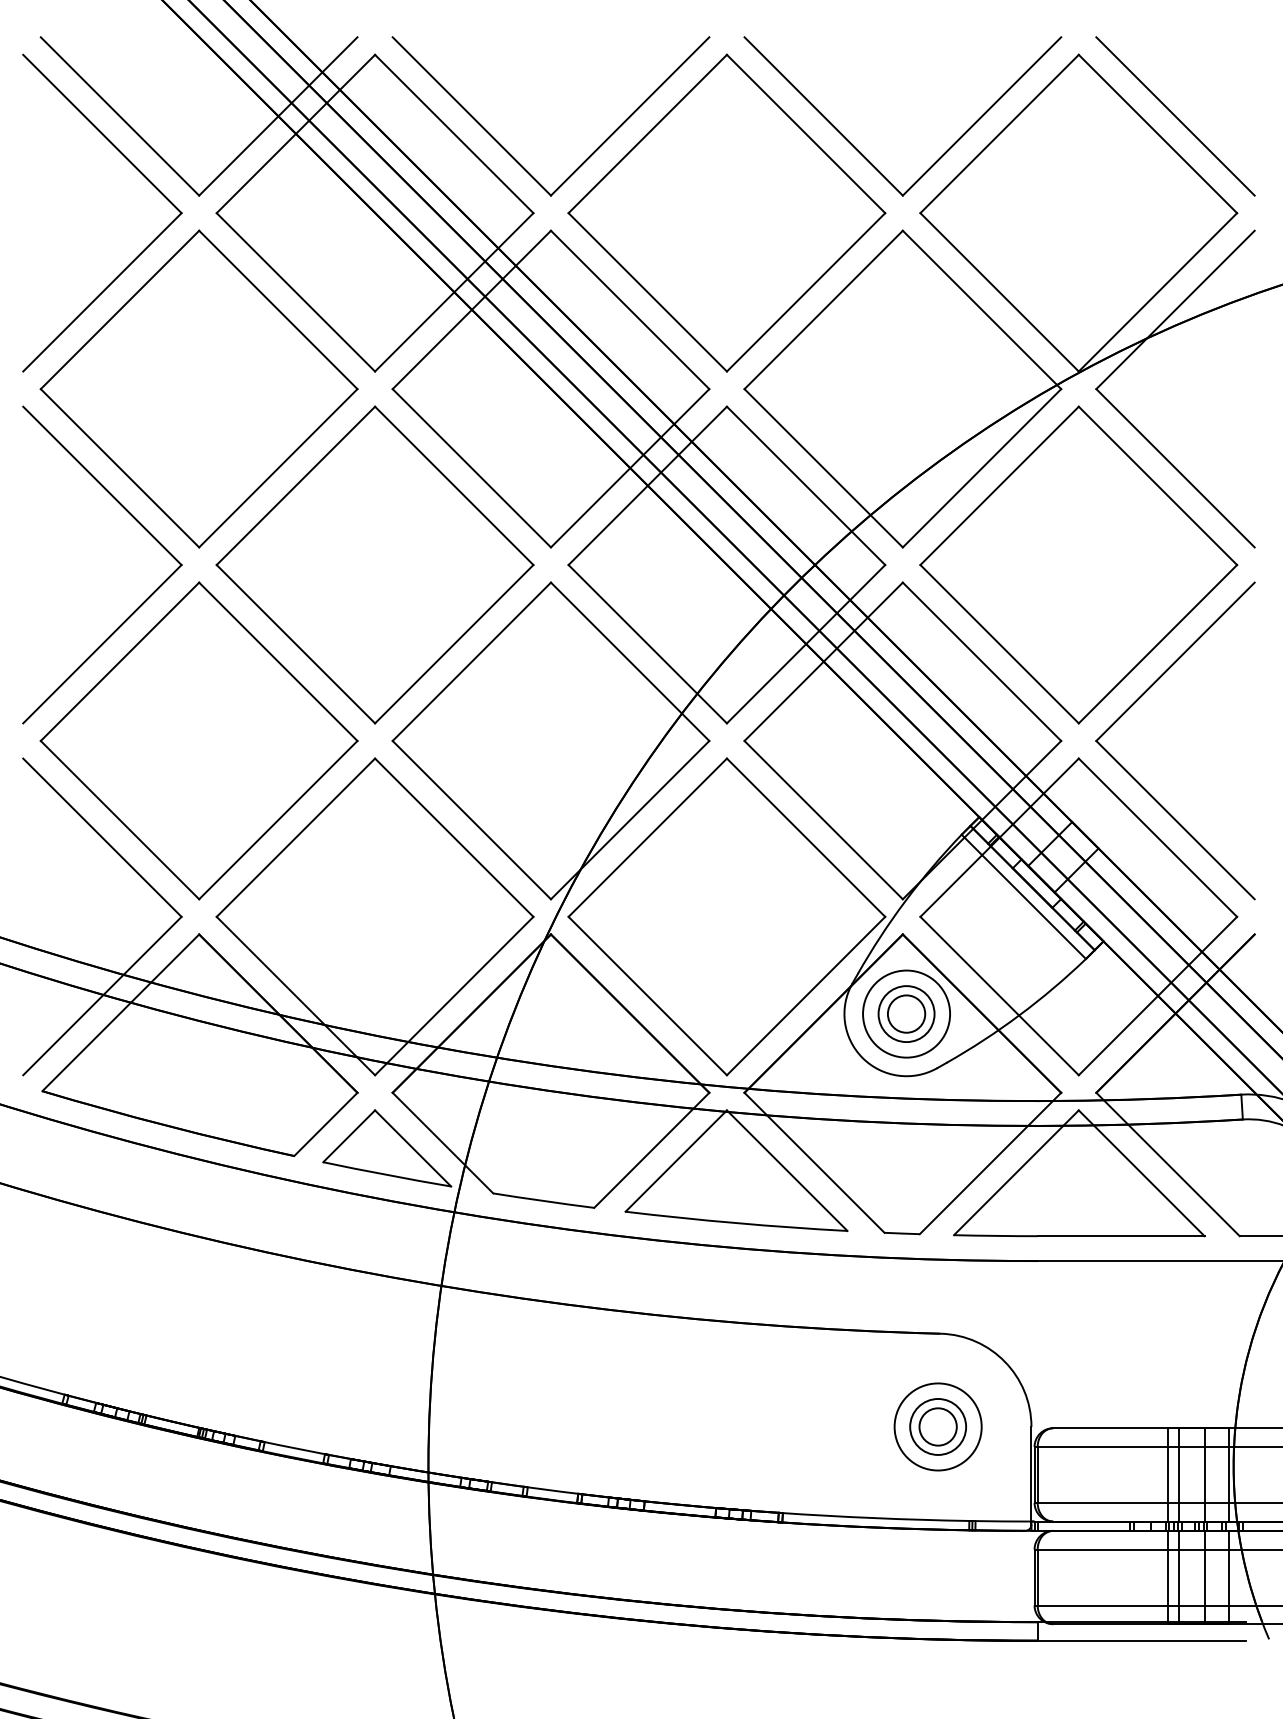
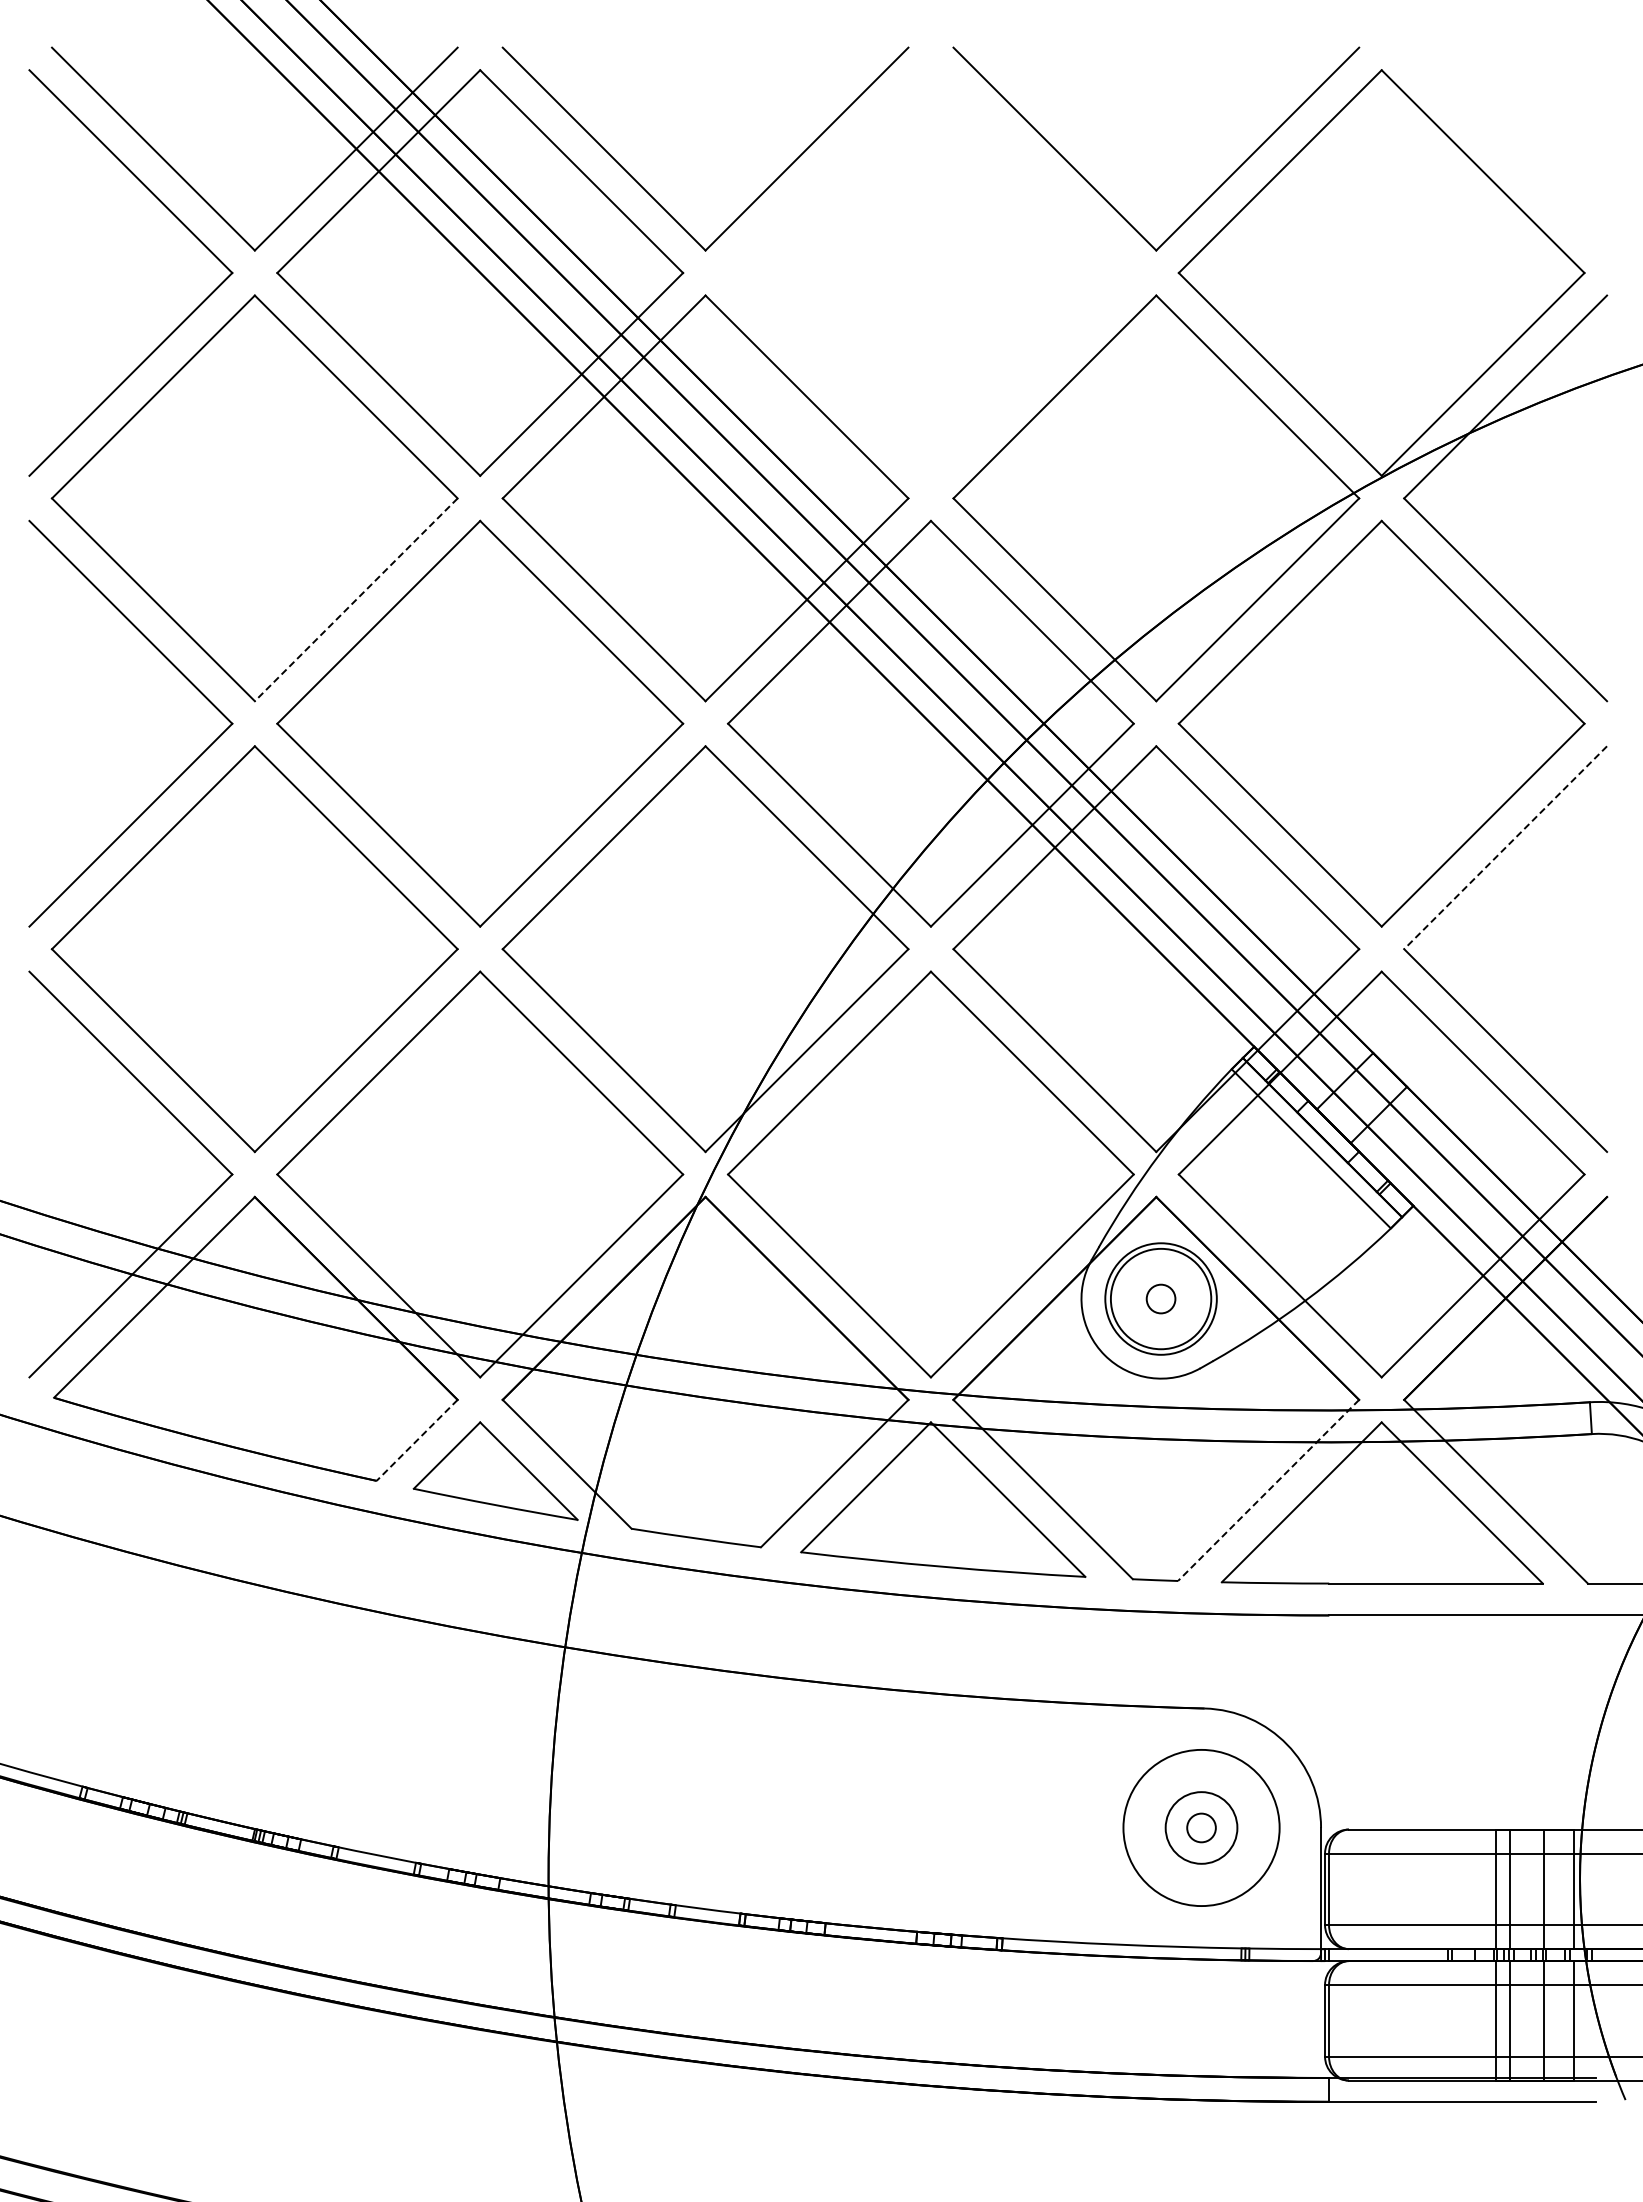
line: (1175, 115) -> (1505, 148), removed
part: (726, 212) -> (930, 272), removed
line: (277, 468) -> (355, 600), solid -> dashed
line: (1175, 662) -> (1505, 848), solid -> dashed
circle: (906, 1013) -> (1160, 1298), size x0.6
circle: (906, 1013) -> (1160, 1298), size x1.4
line: (325, 1124) -> (416, 1440), solid -> dashed
line: (990, 1163) -> (1268, 1490), solid -> dashed
circle: (938, 1426) -> (1201, 1827), size x0.6
circle: (938, 1426) -> (1201, 1827), size x1.4

